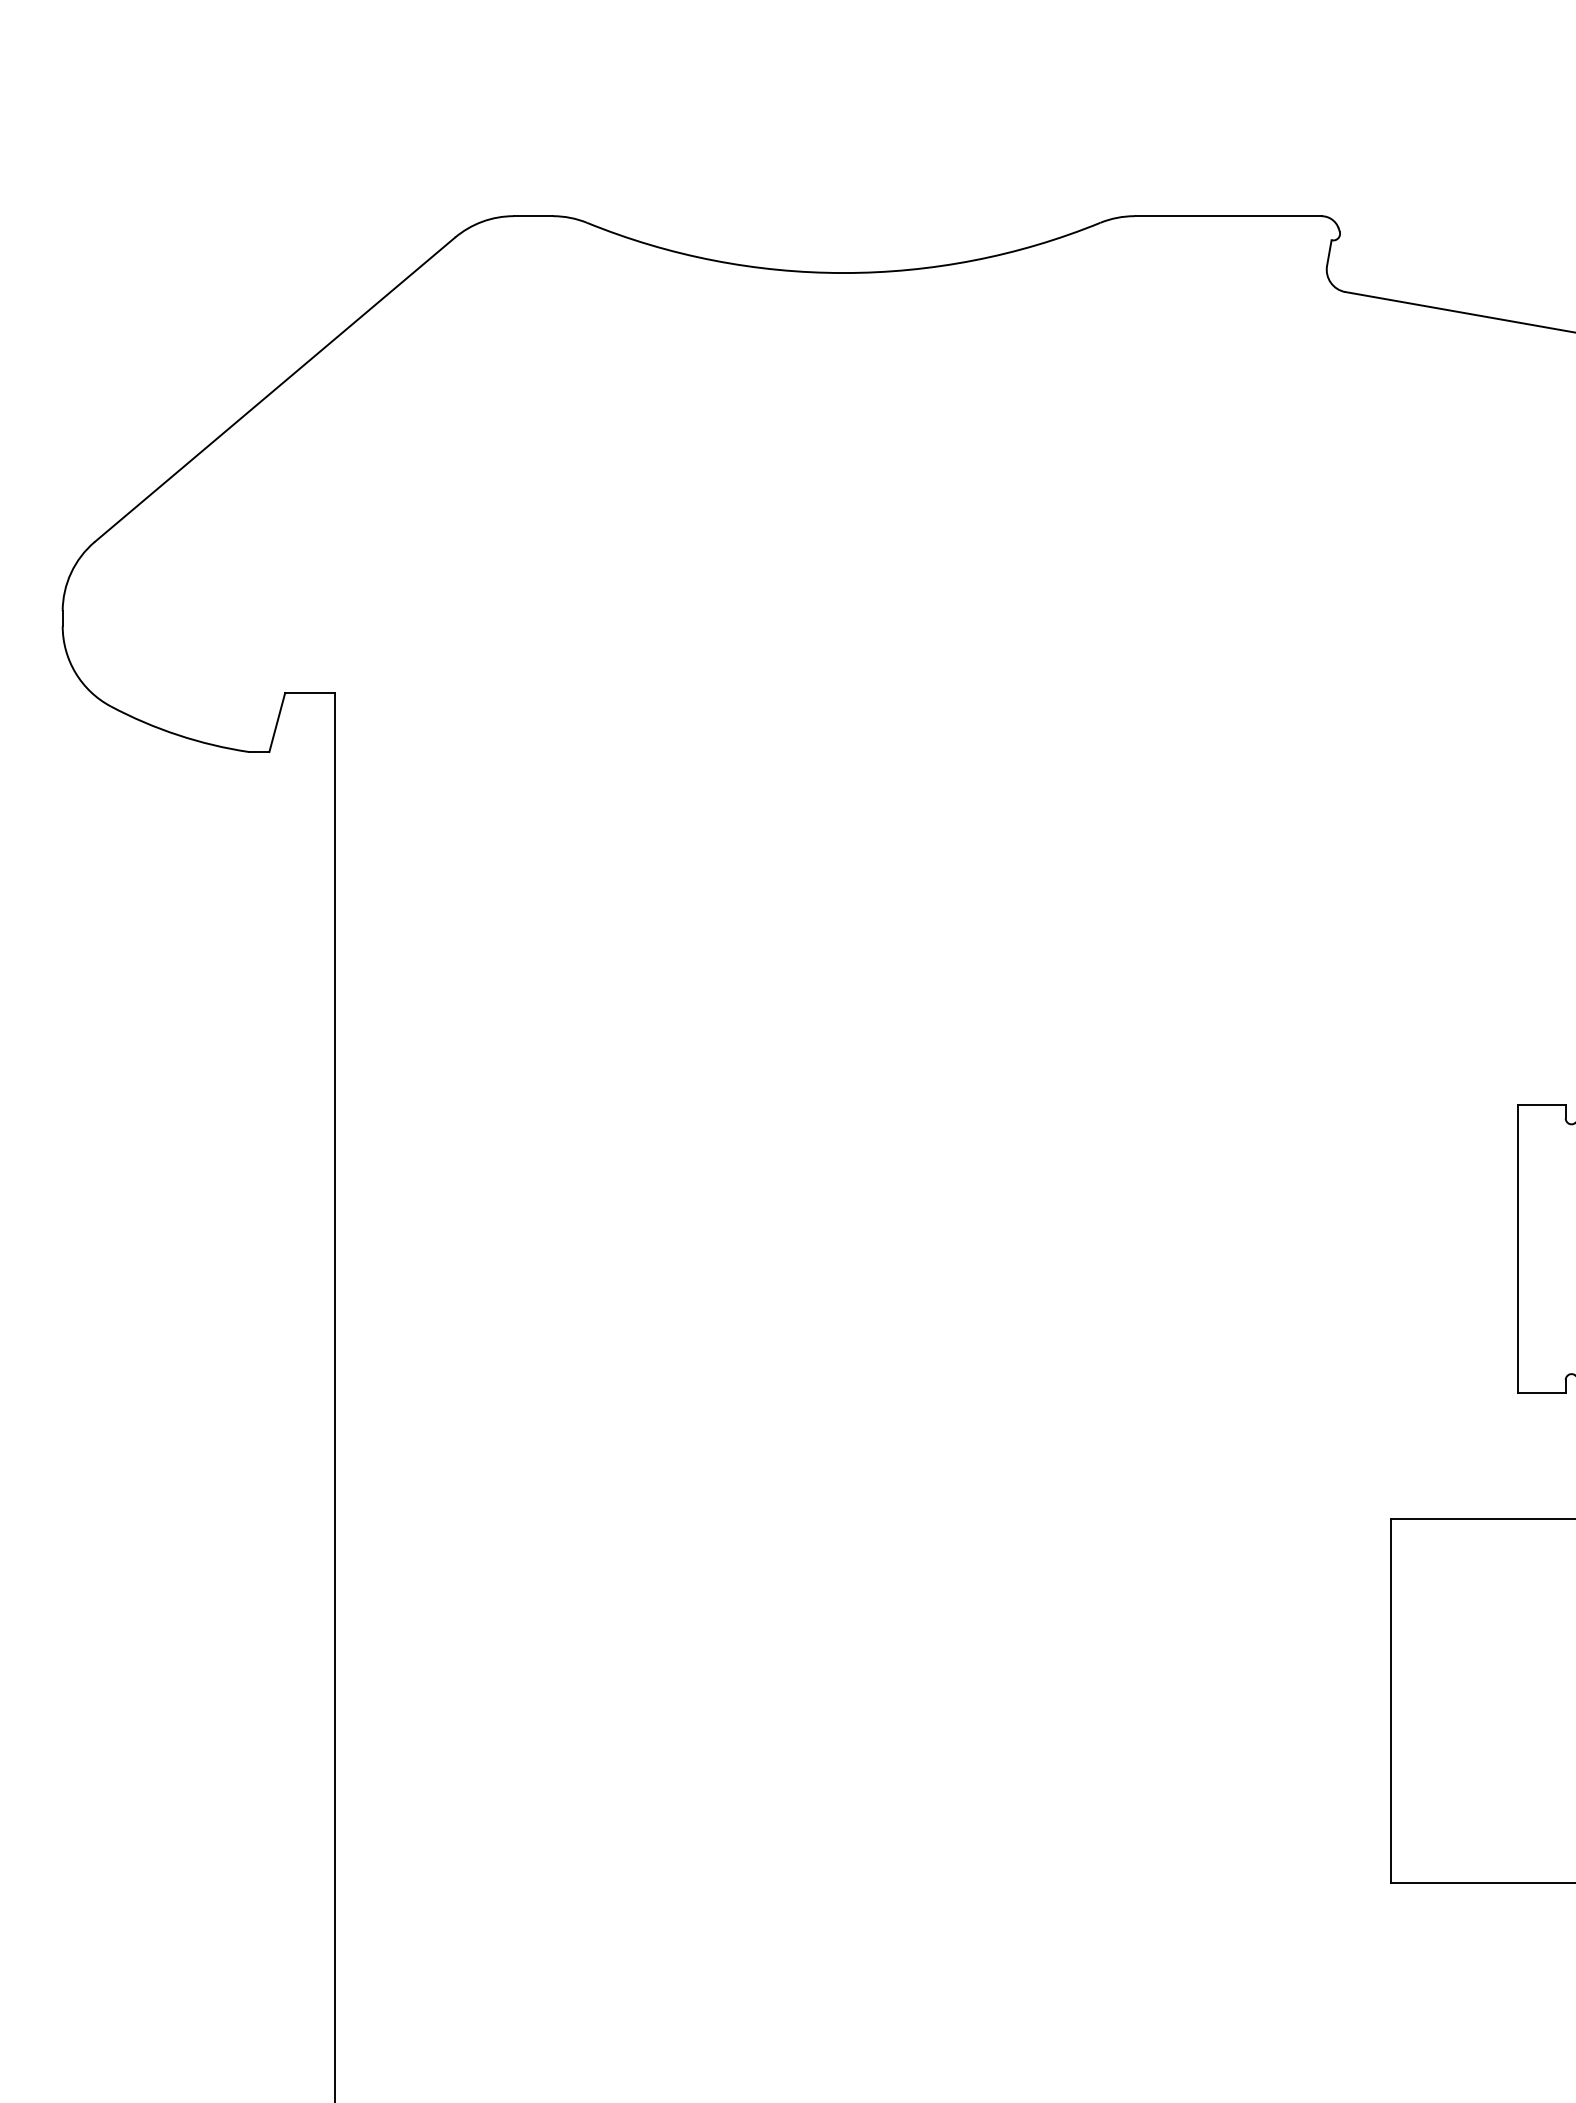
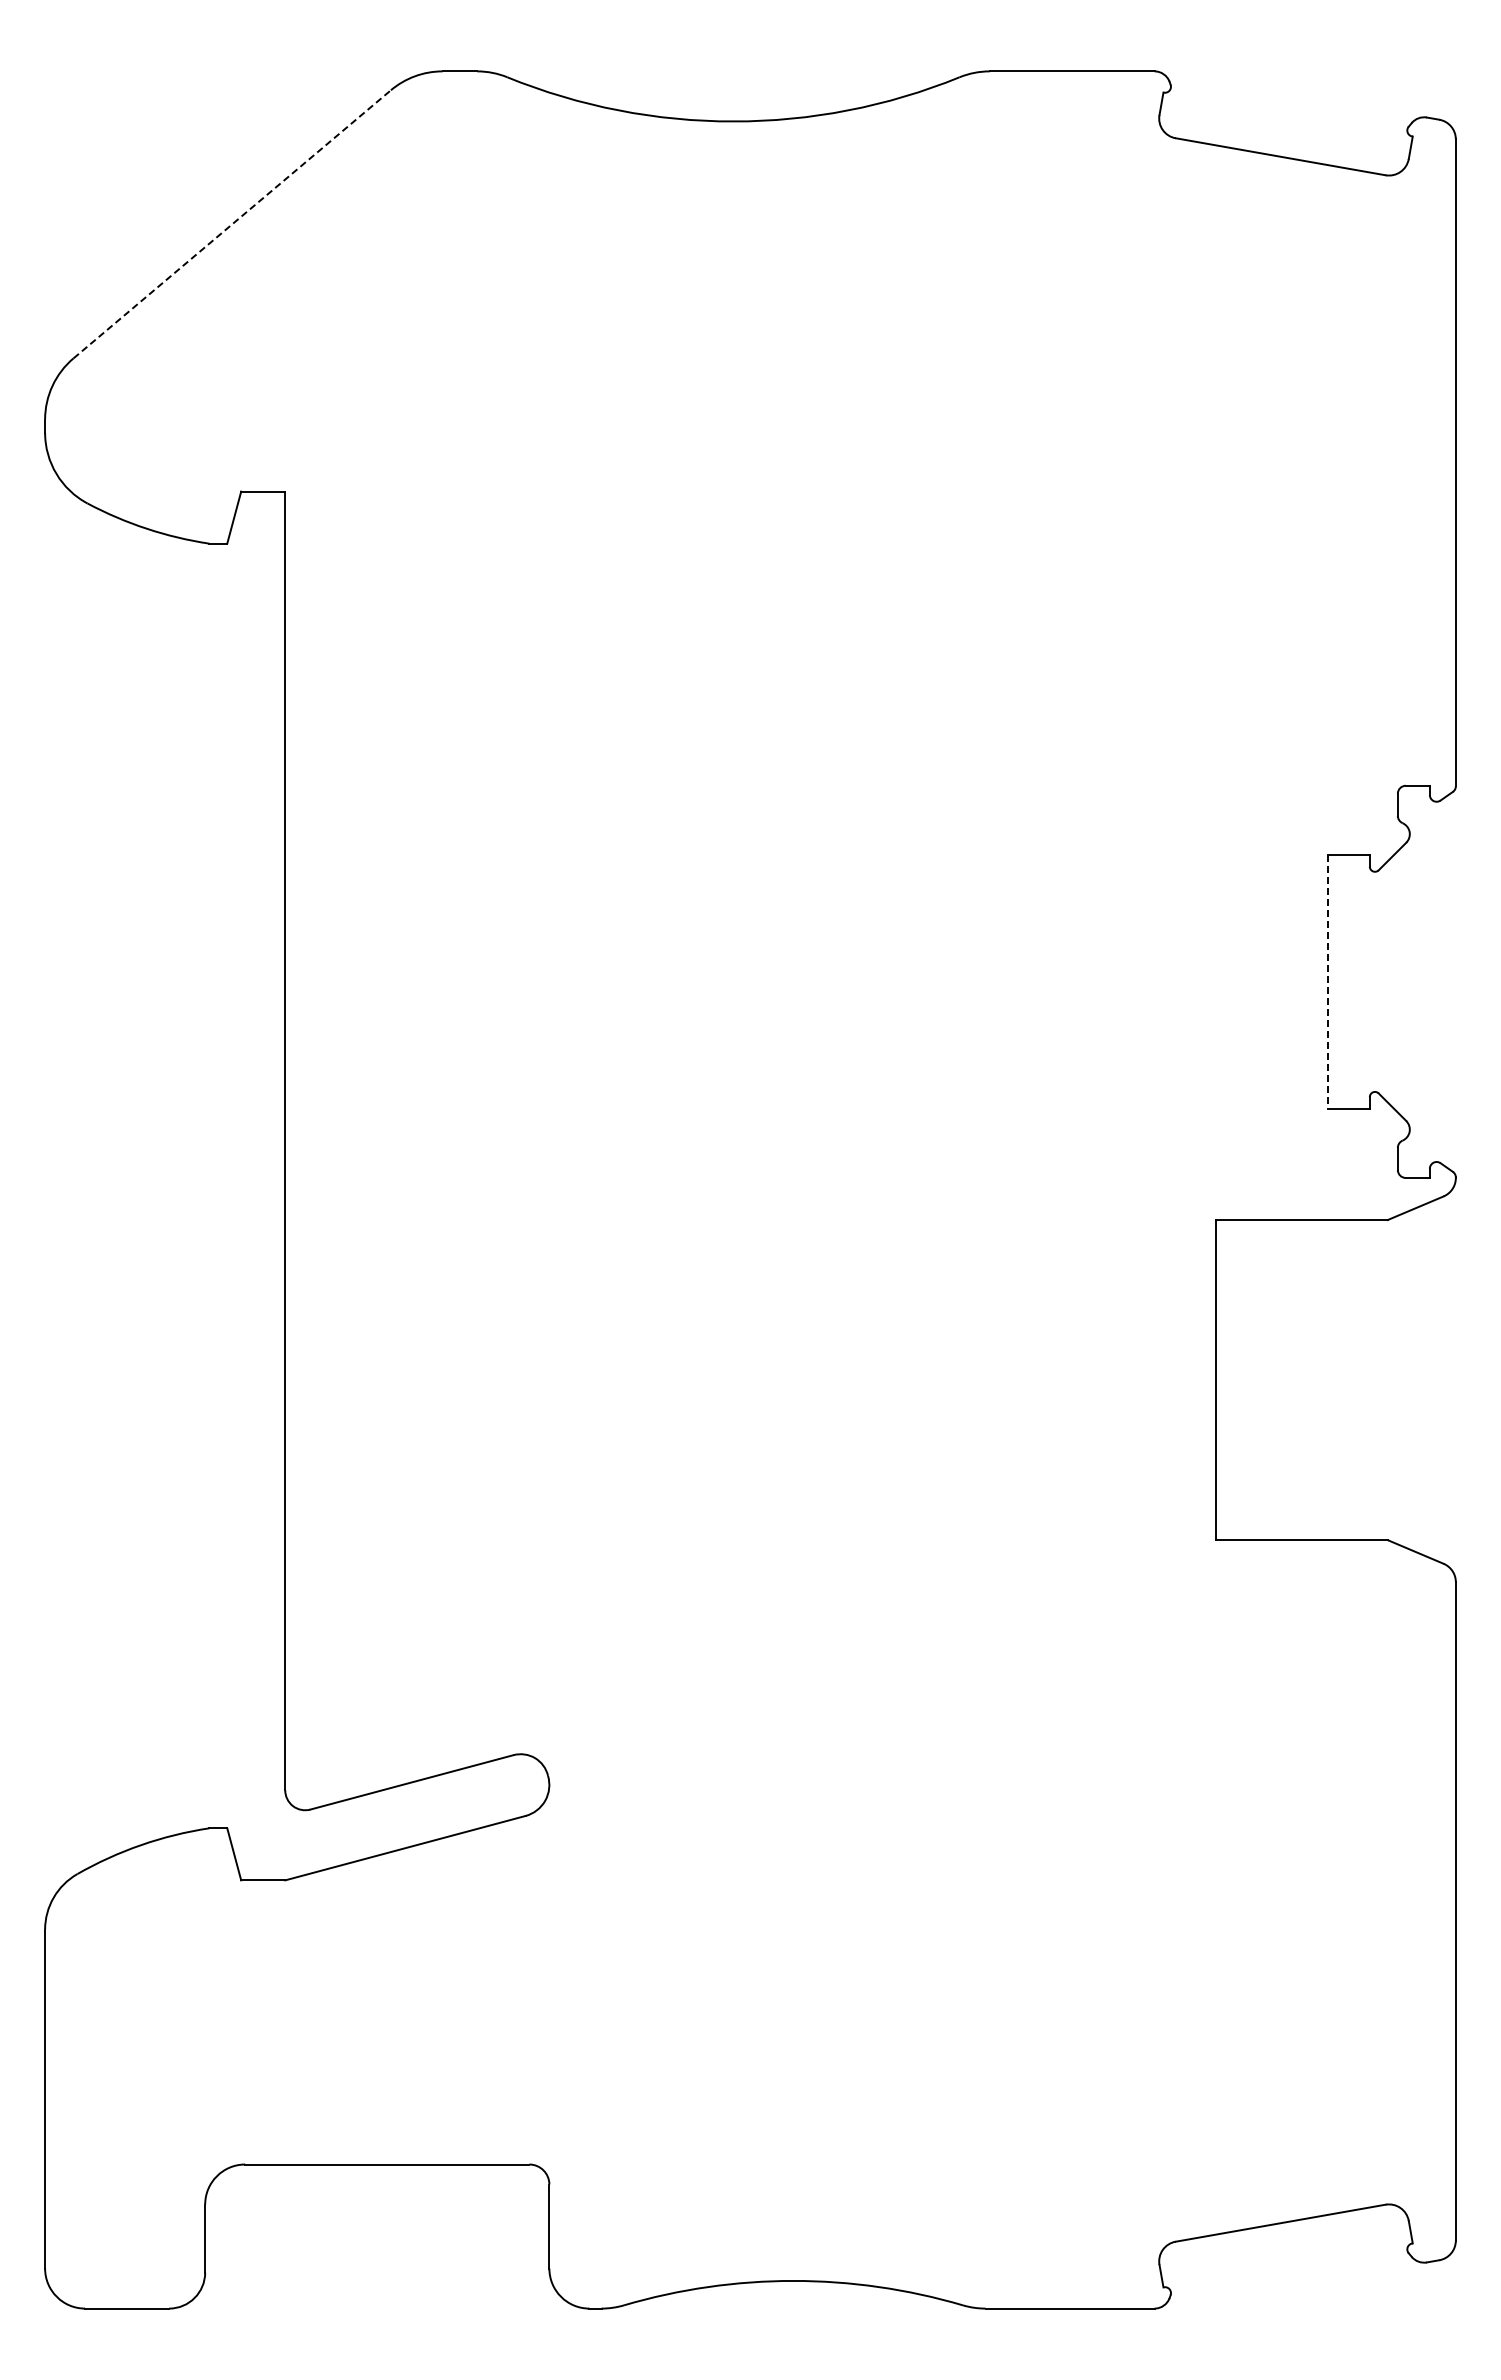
line: (275, 389) -> (232, 224), solid -> dashed
line: (1517, 1249) -> (1327, 982), solid -> dashed

